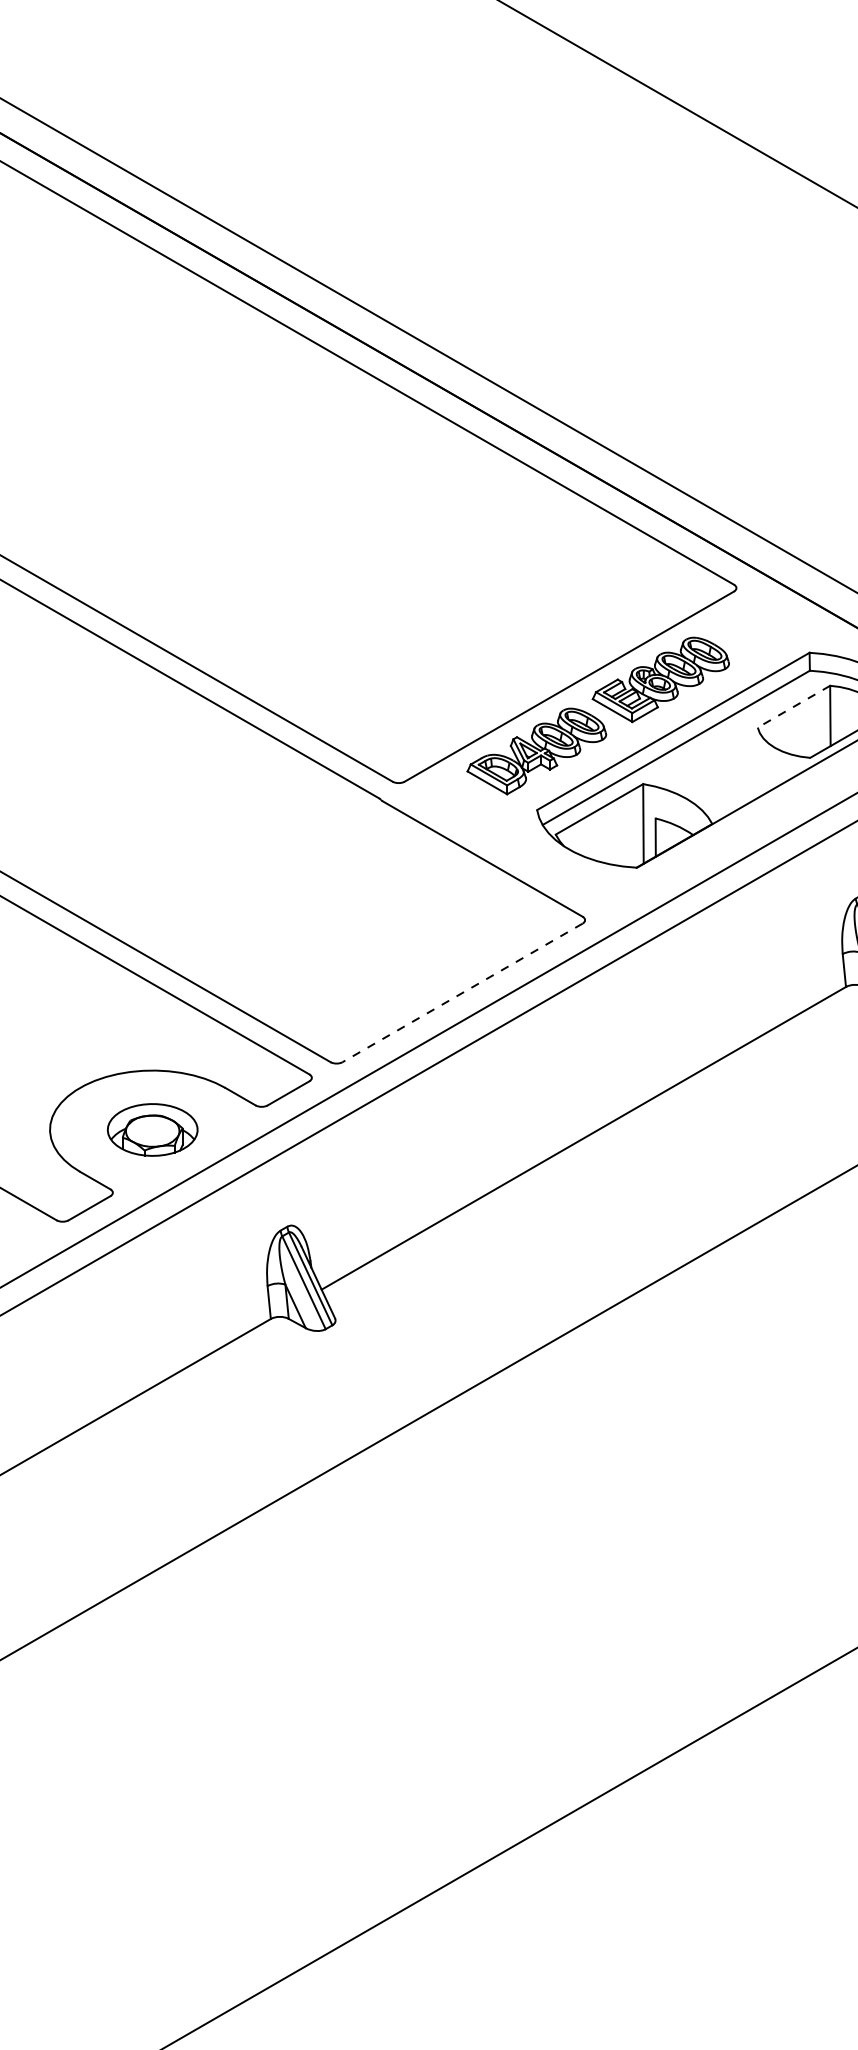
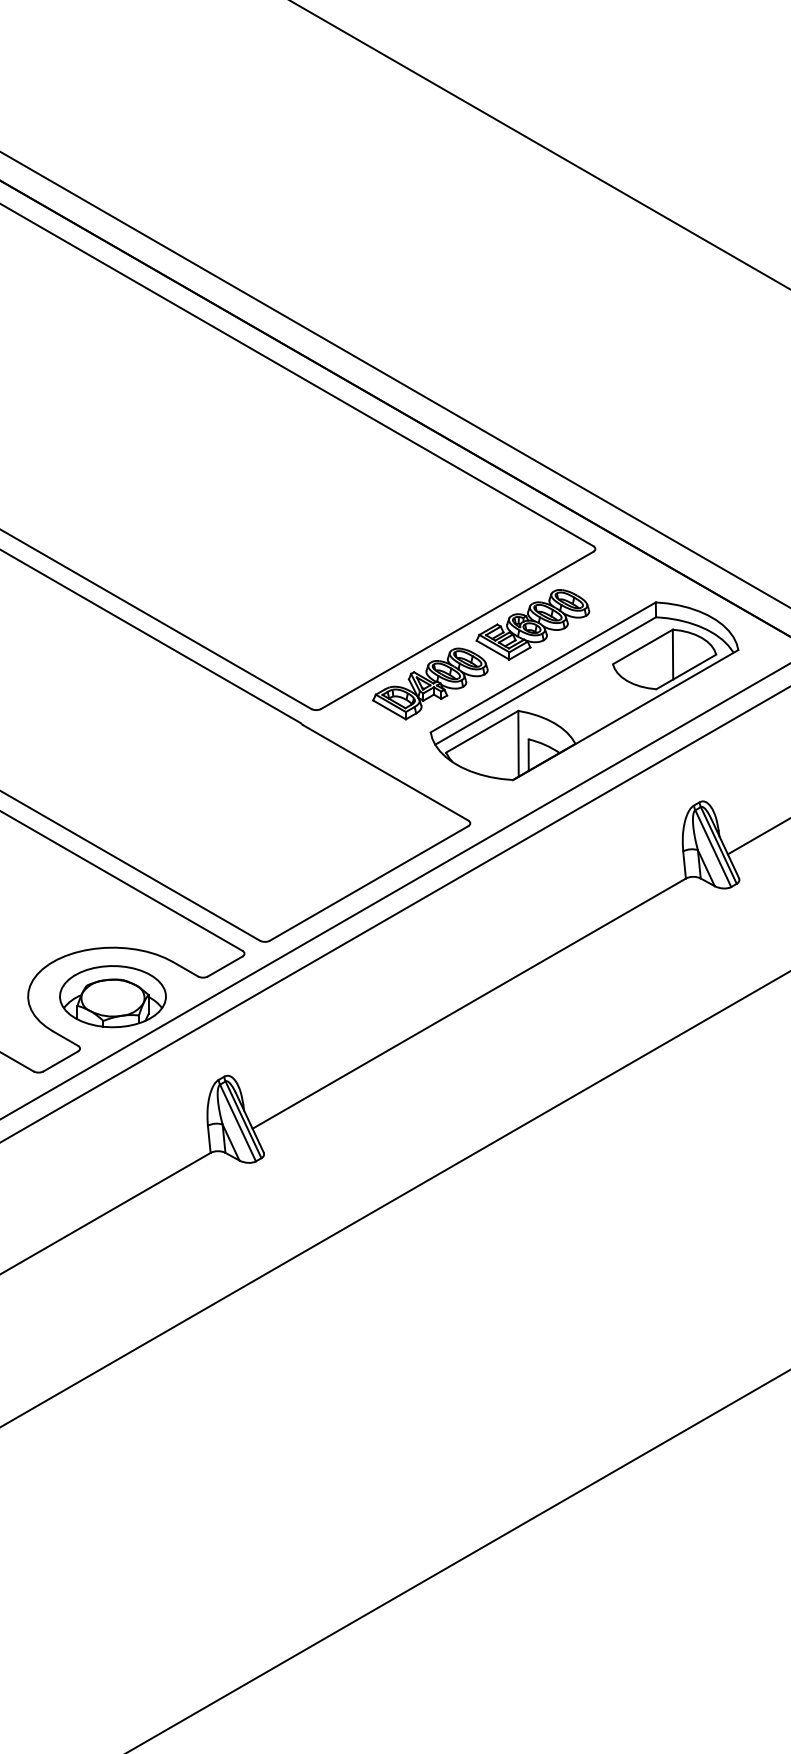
line: (793, 706) -> (642, 646), dashed -> solid
line: (463, 992) -> (369, 883), dashed -> solid
part: (152, 1129) -> (112, 996), size x1.43

